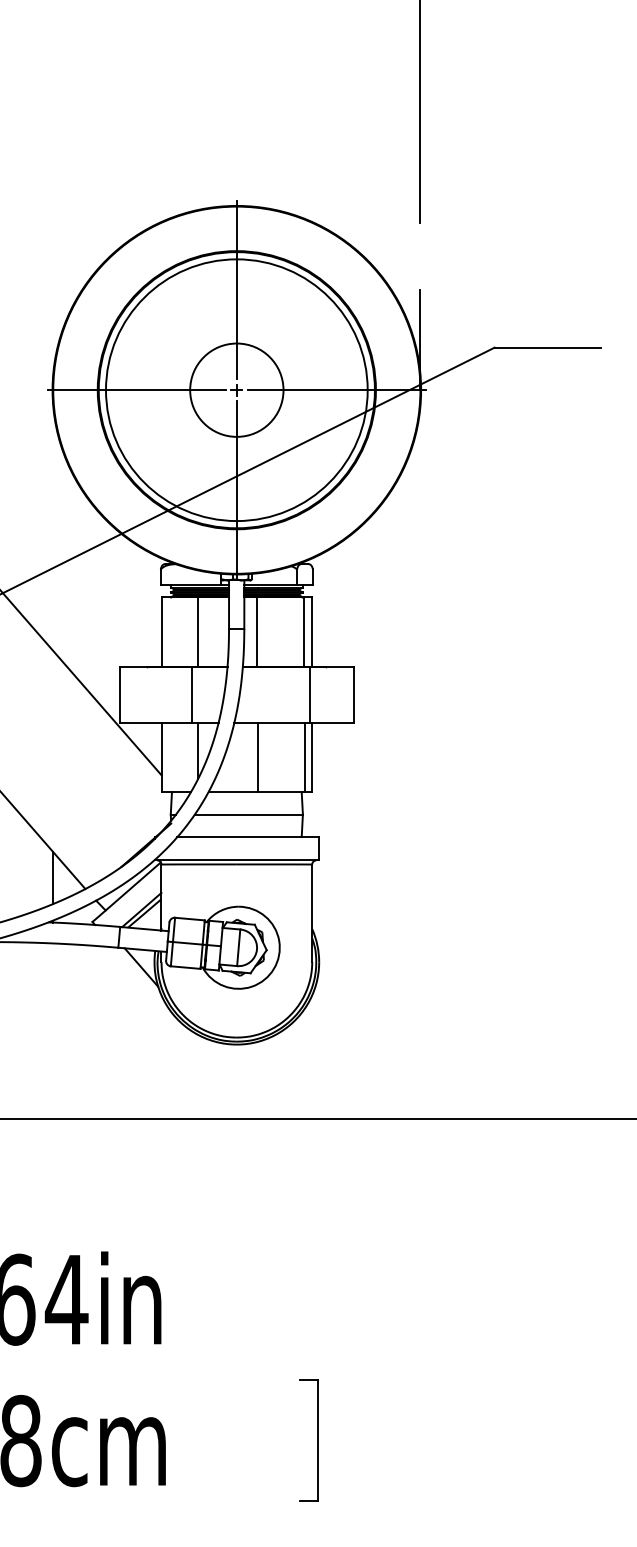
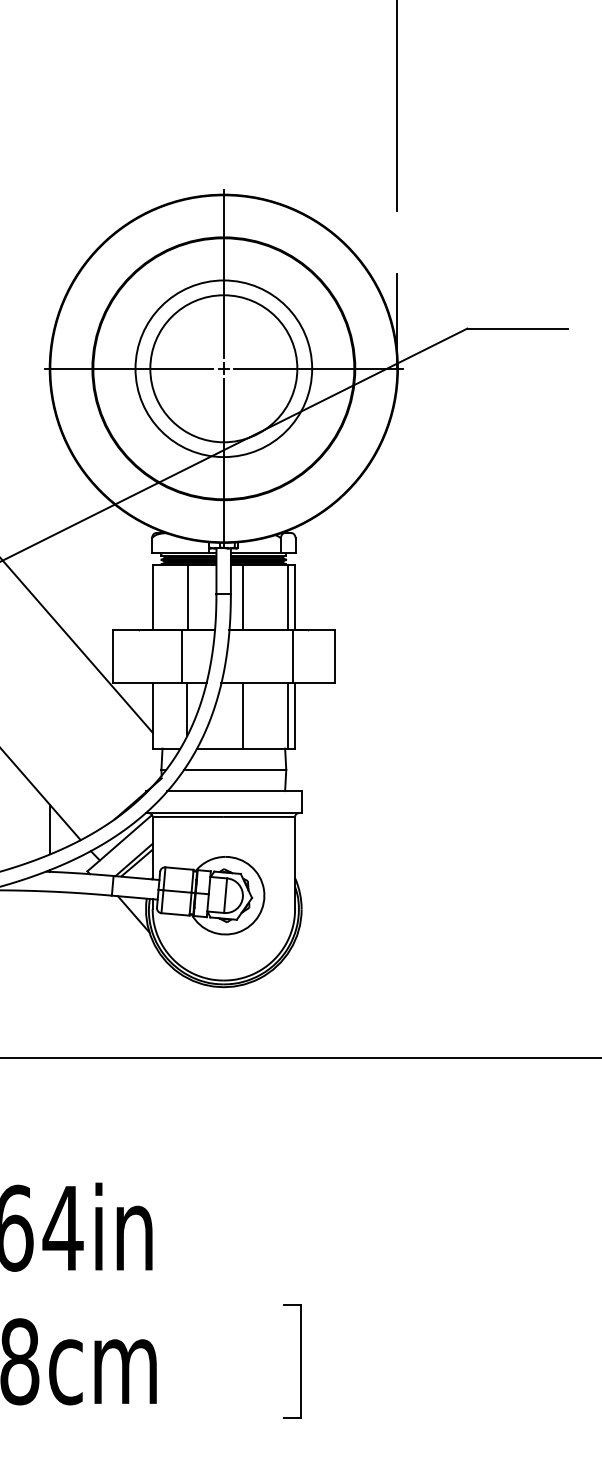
circle: (236, 389) -> (223, 368), size x0.71
circle: (236, 389) -> (223, 368), size x1.67

